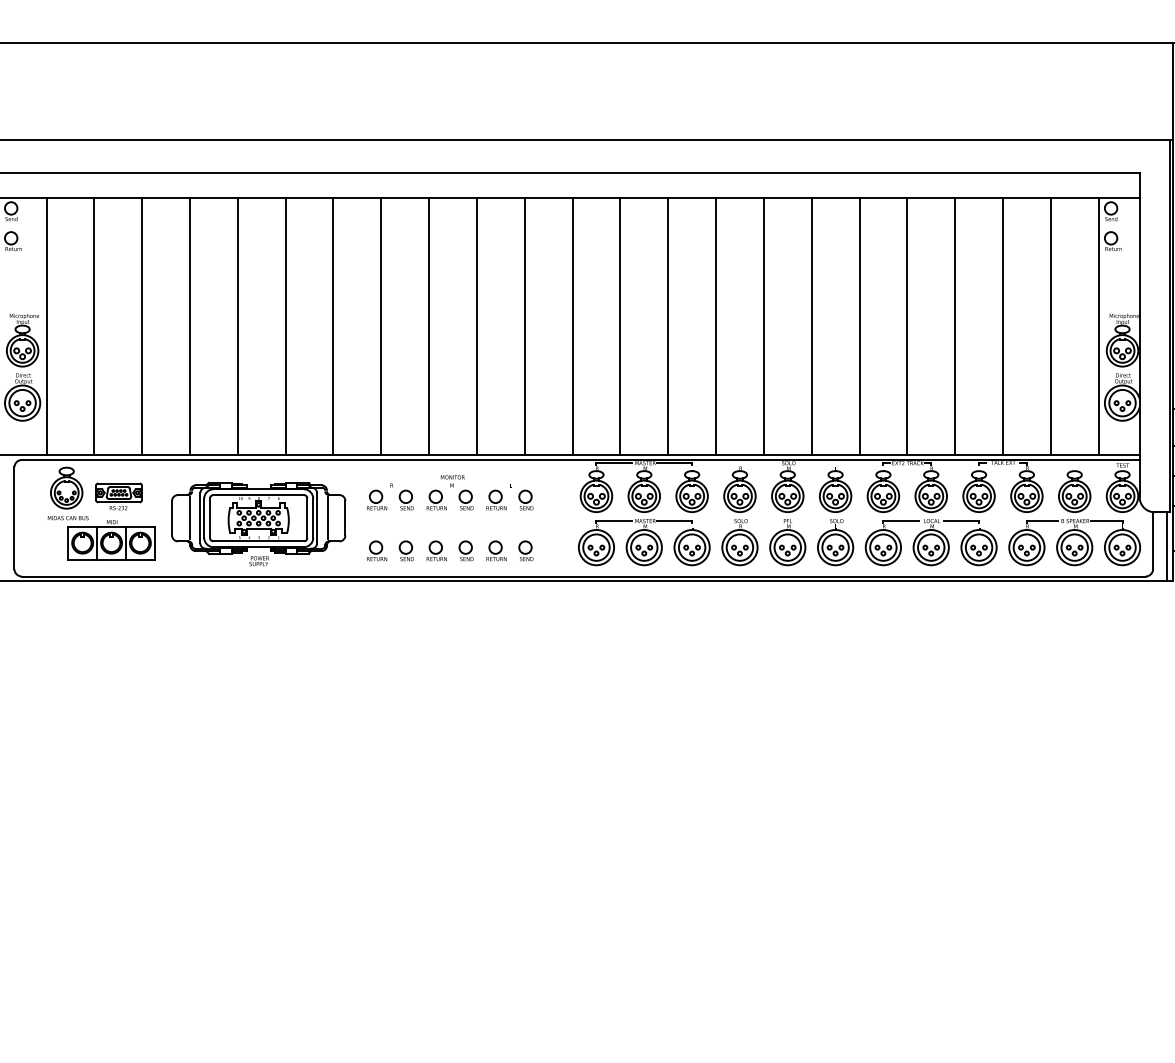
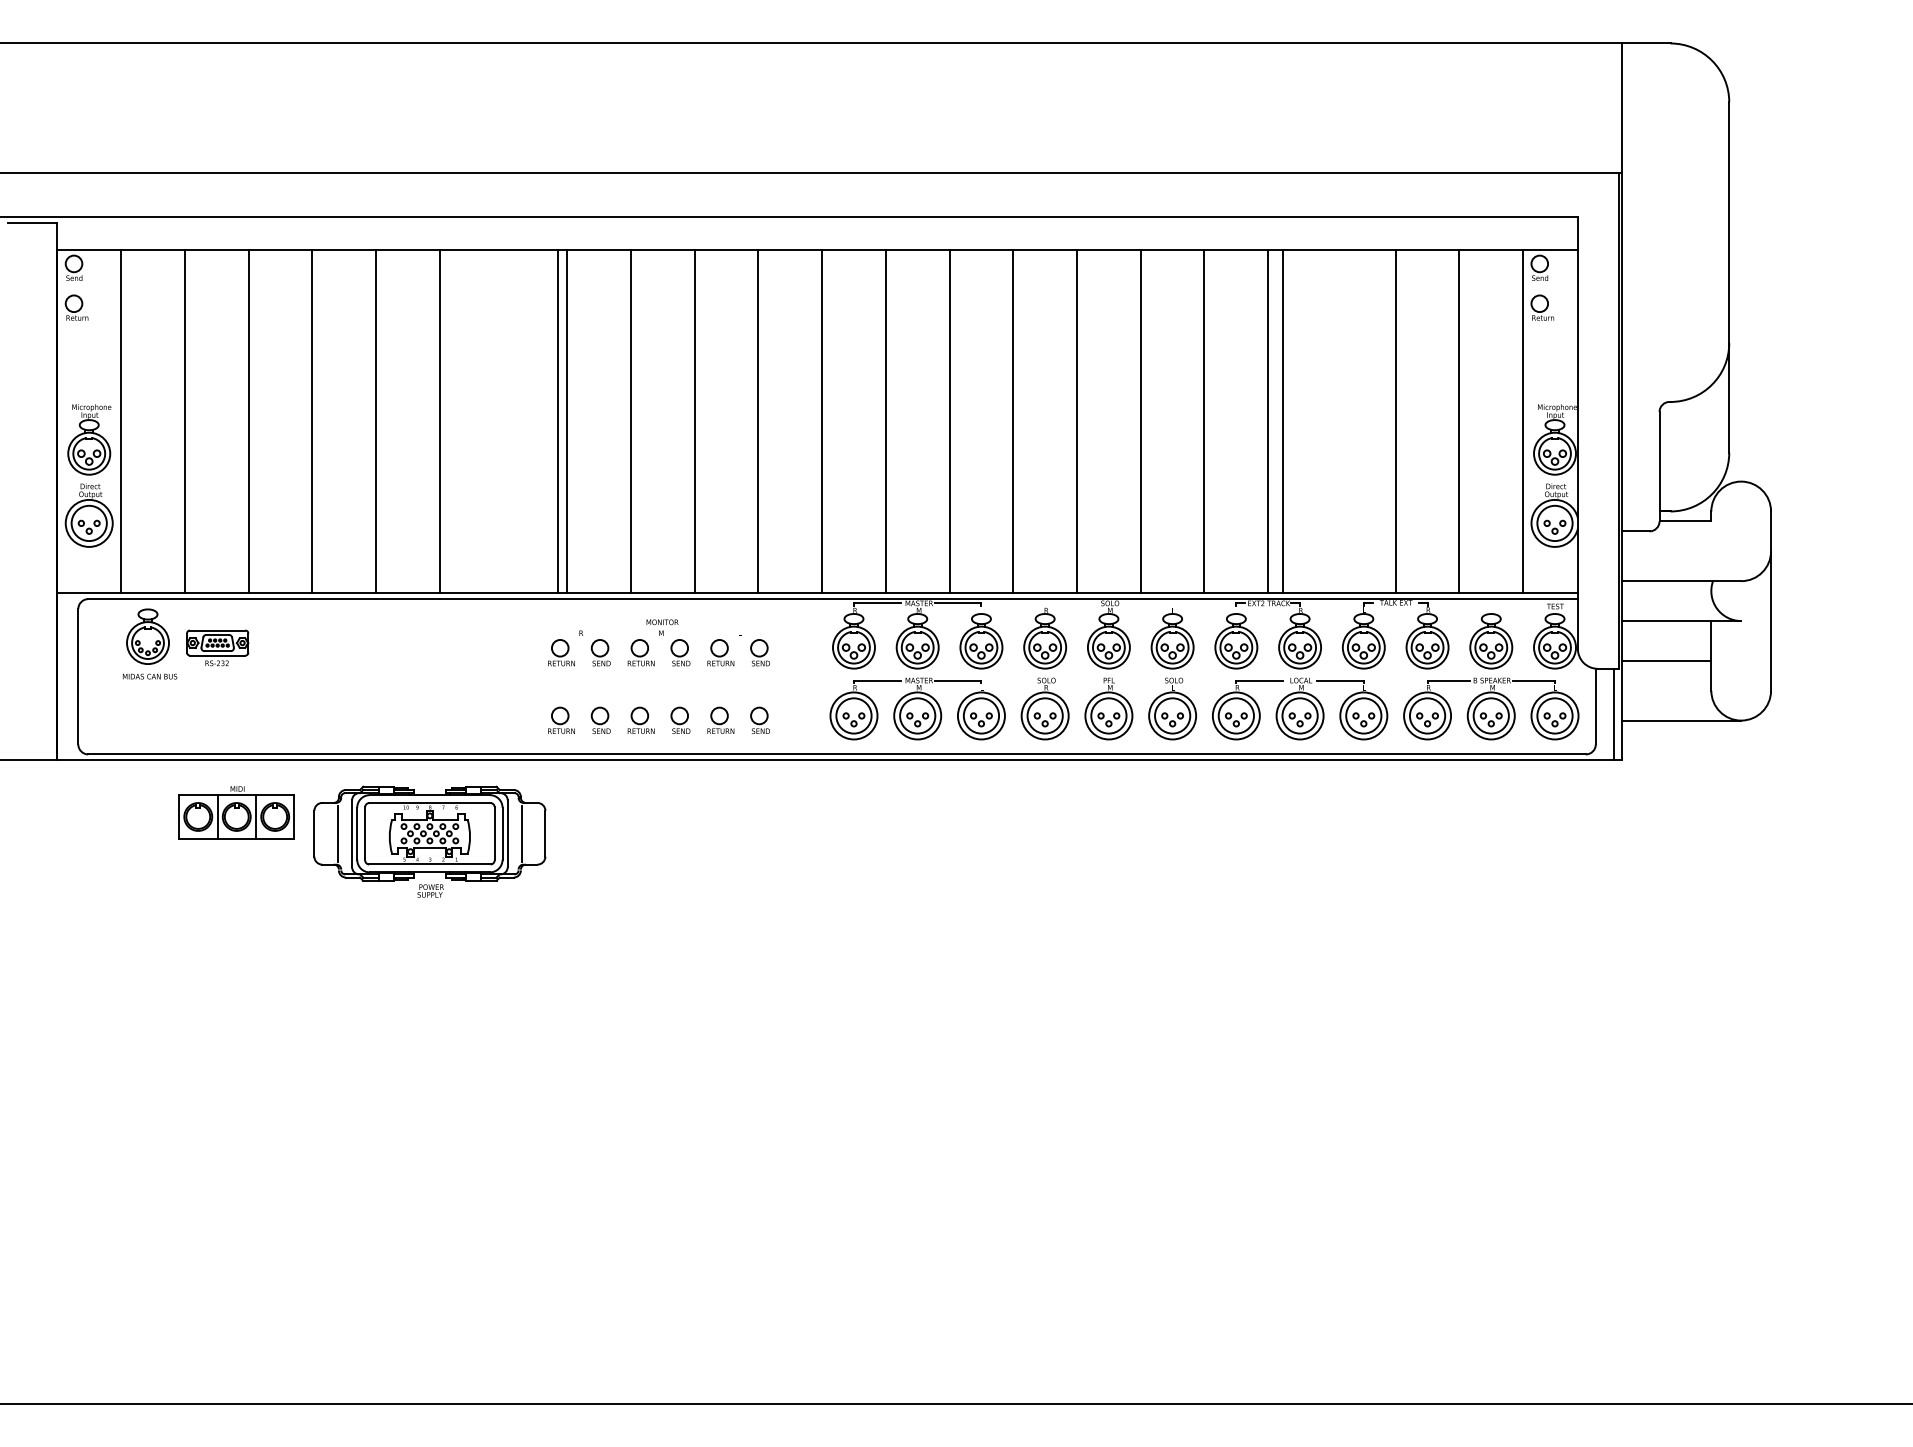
line: (333, 326) -> (557, 421), moved
line: (954, 326) -> (1282, 421), moved
part: (258, 524) -> (429, 841), moved
part: (111, 539) -> (236, 812), moved

